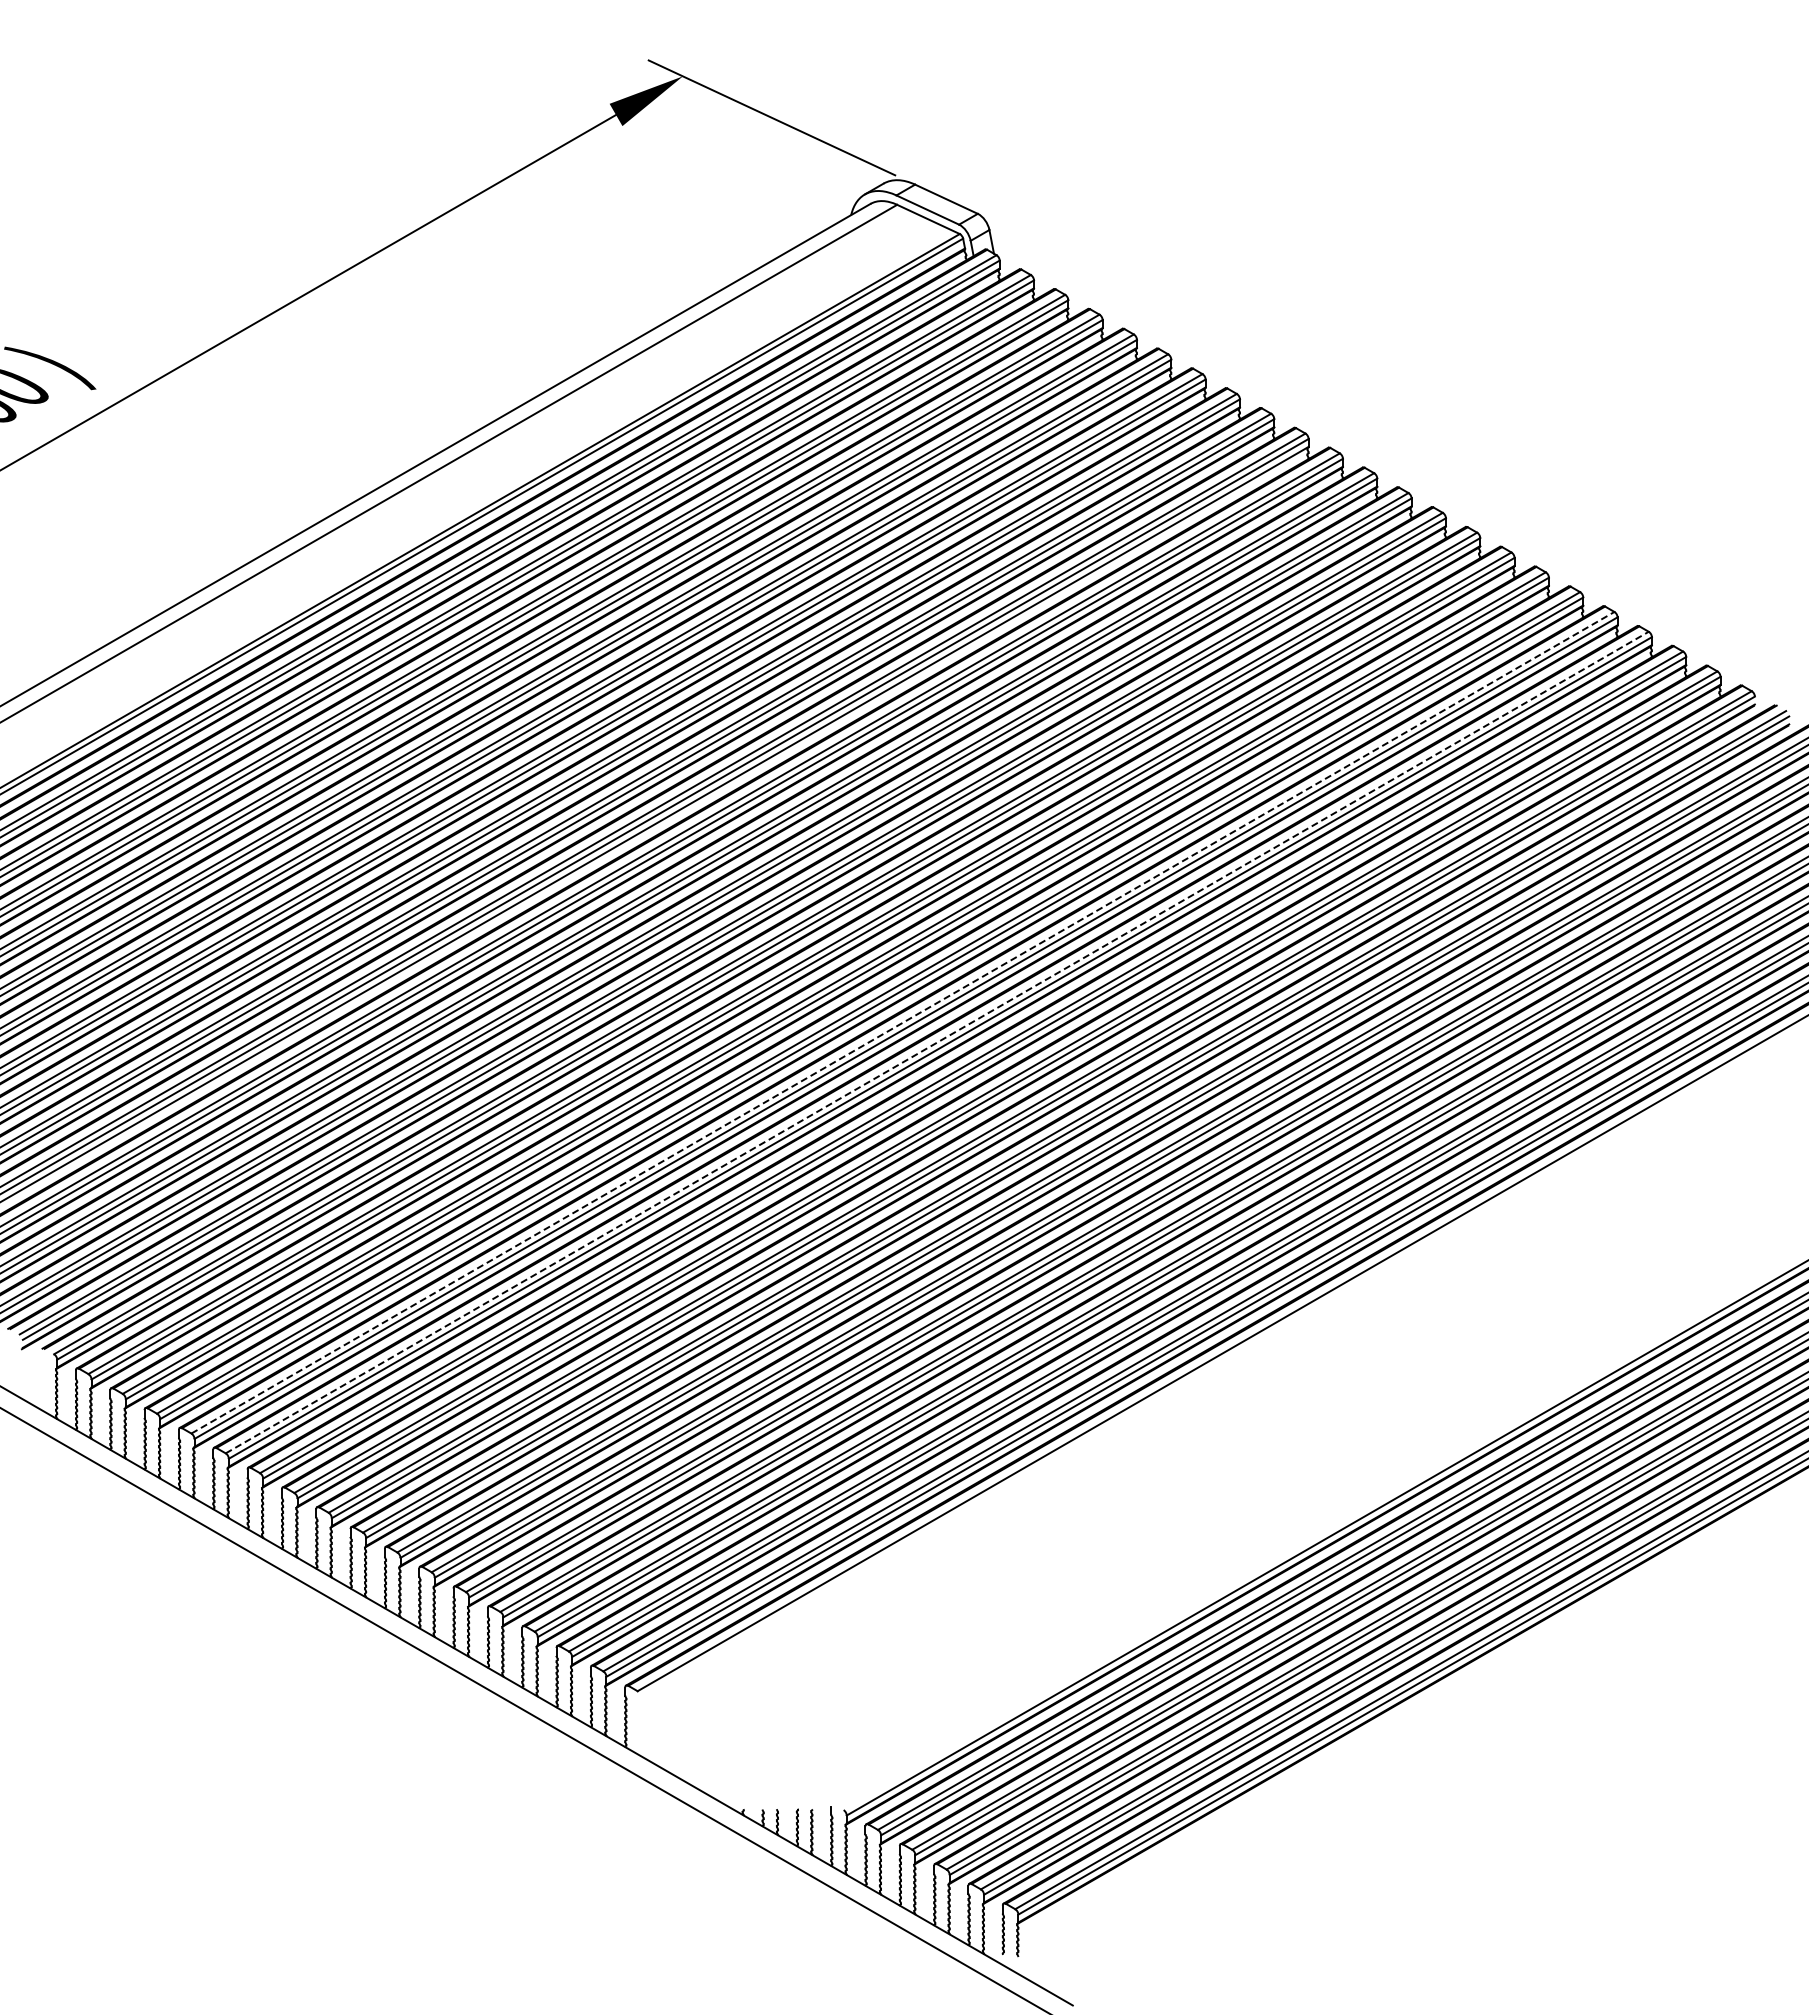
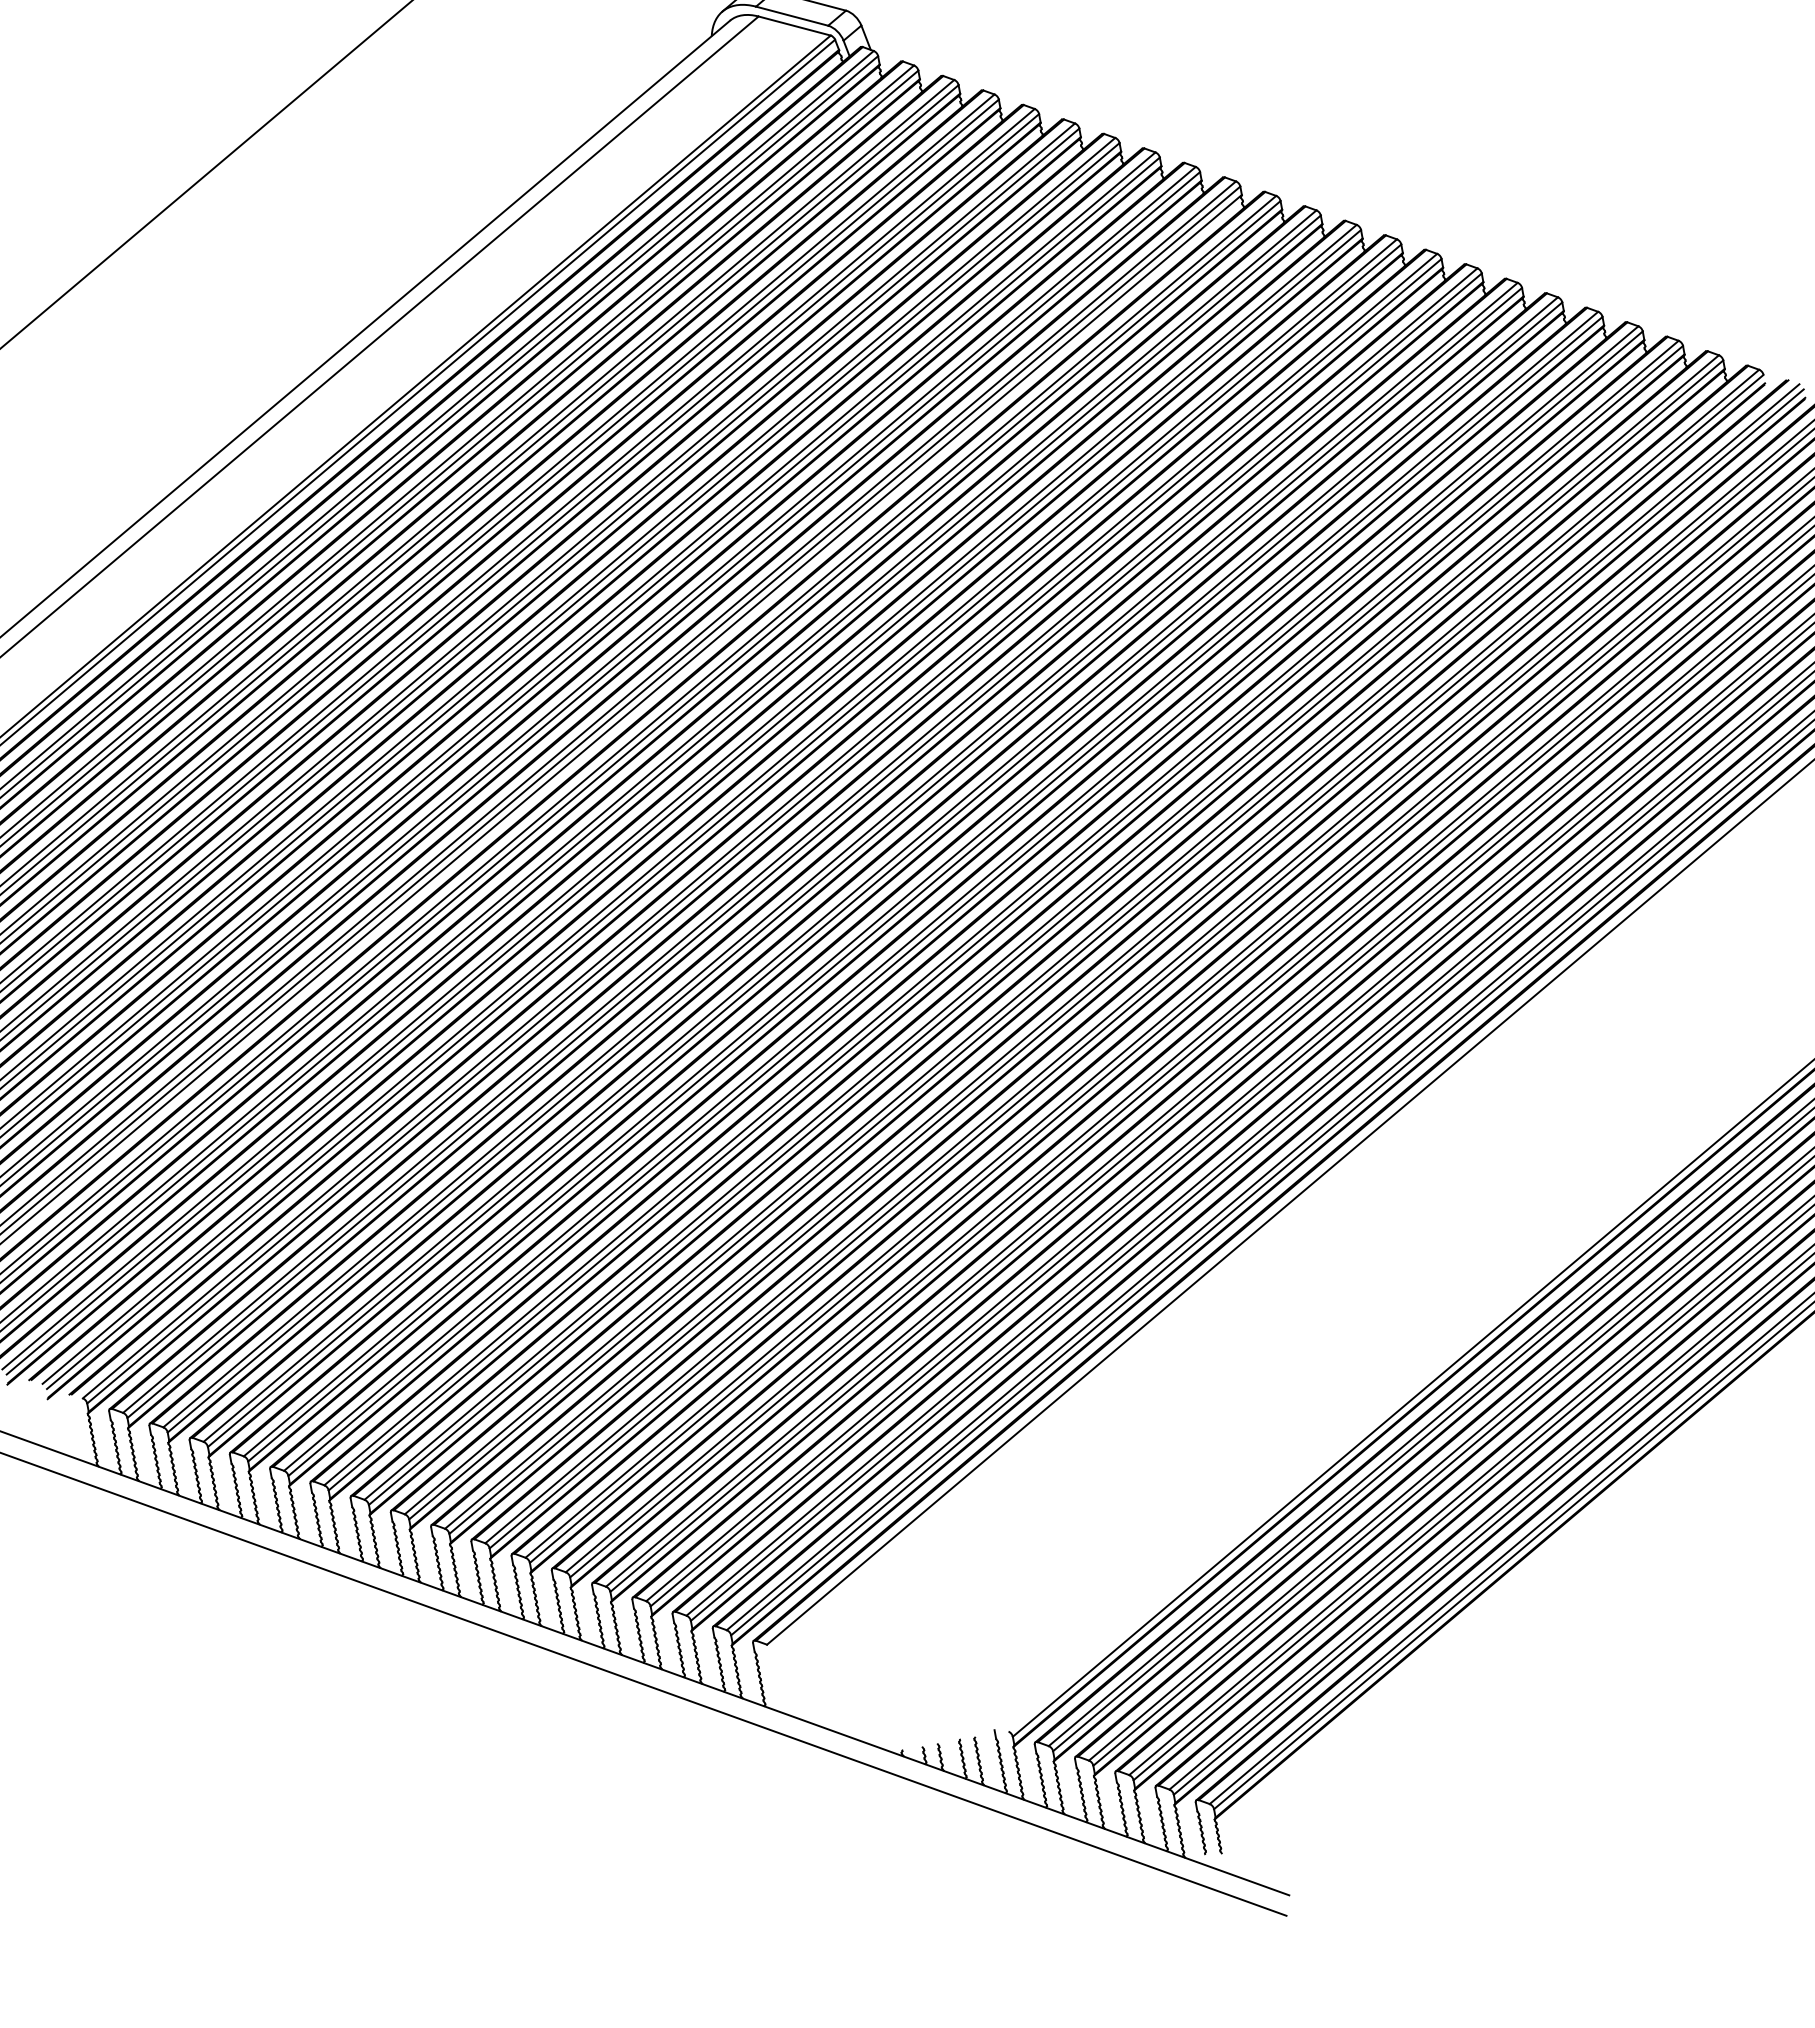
line: (902, 1022) -> (920, 883), dashed -> solid
line: (937, 1042) -> (961, 898), dashed -> solid

